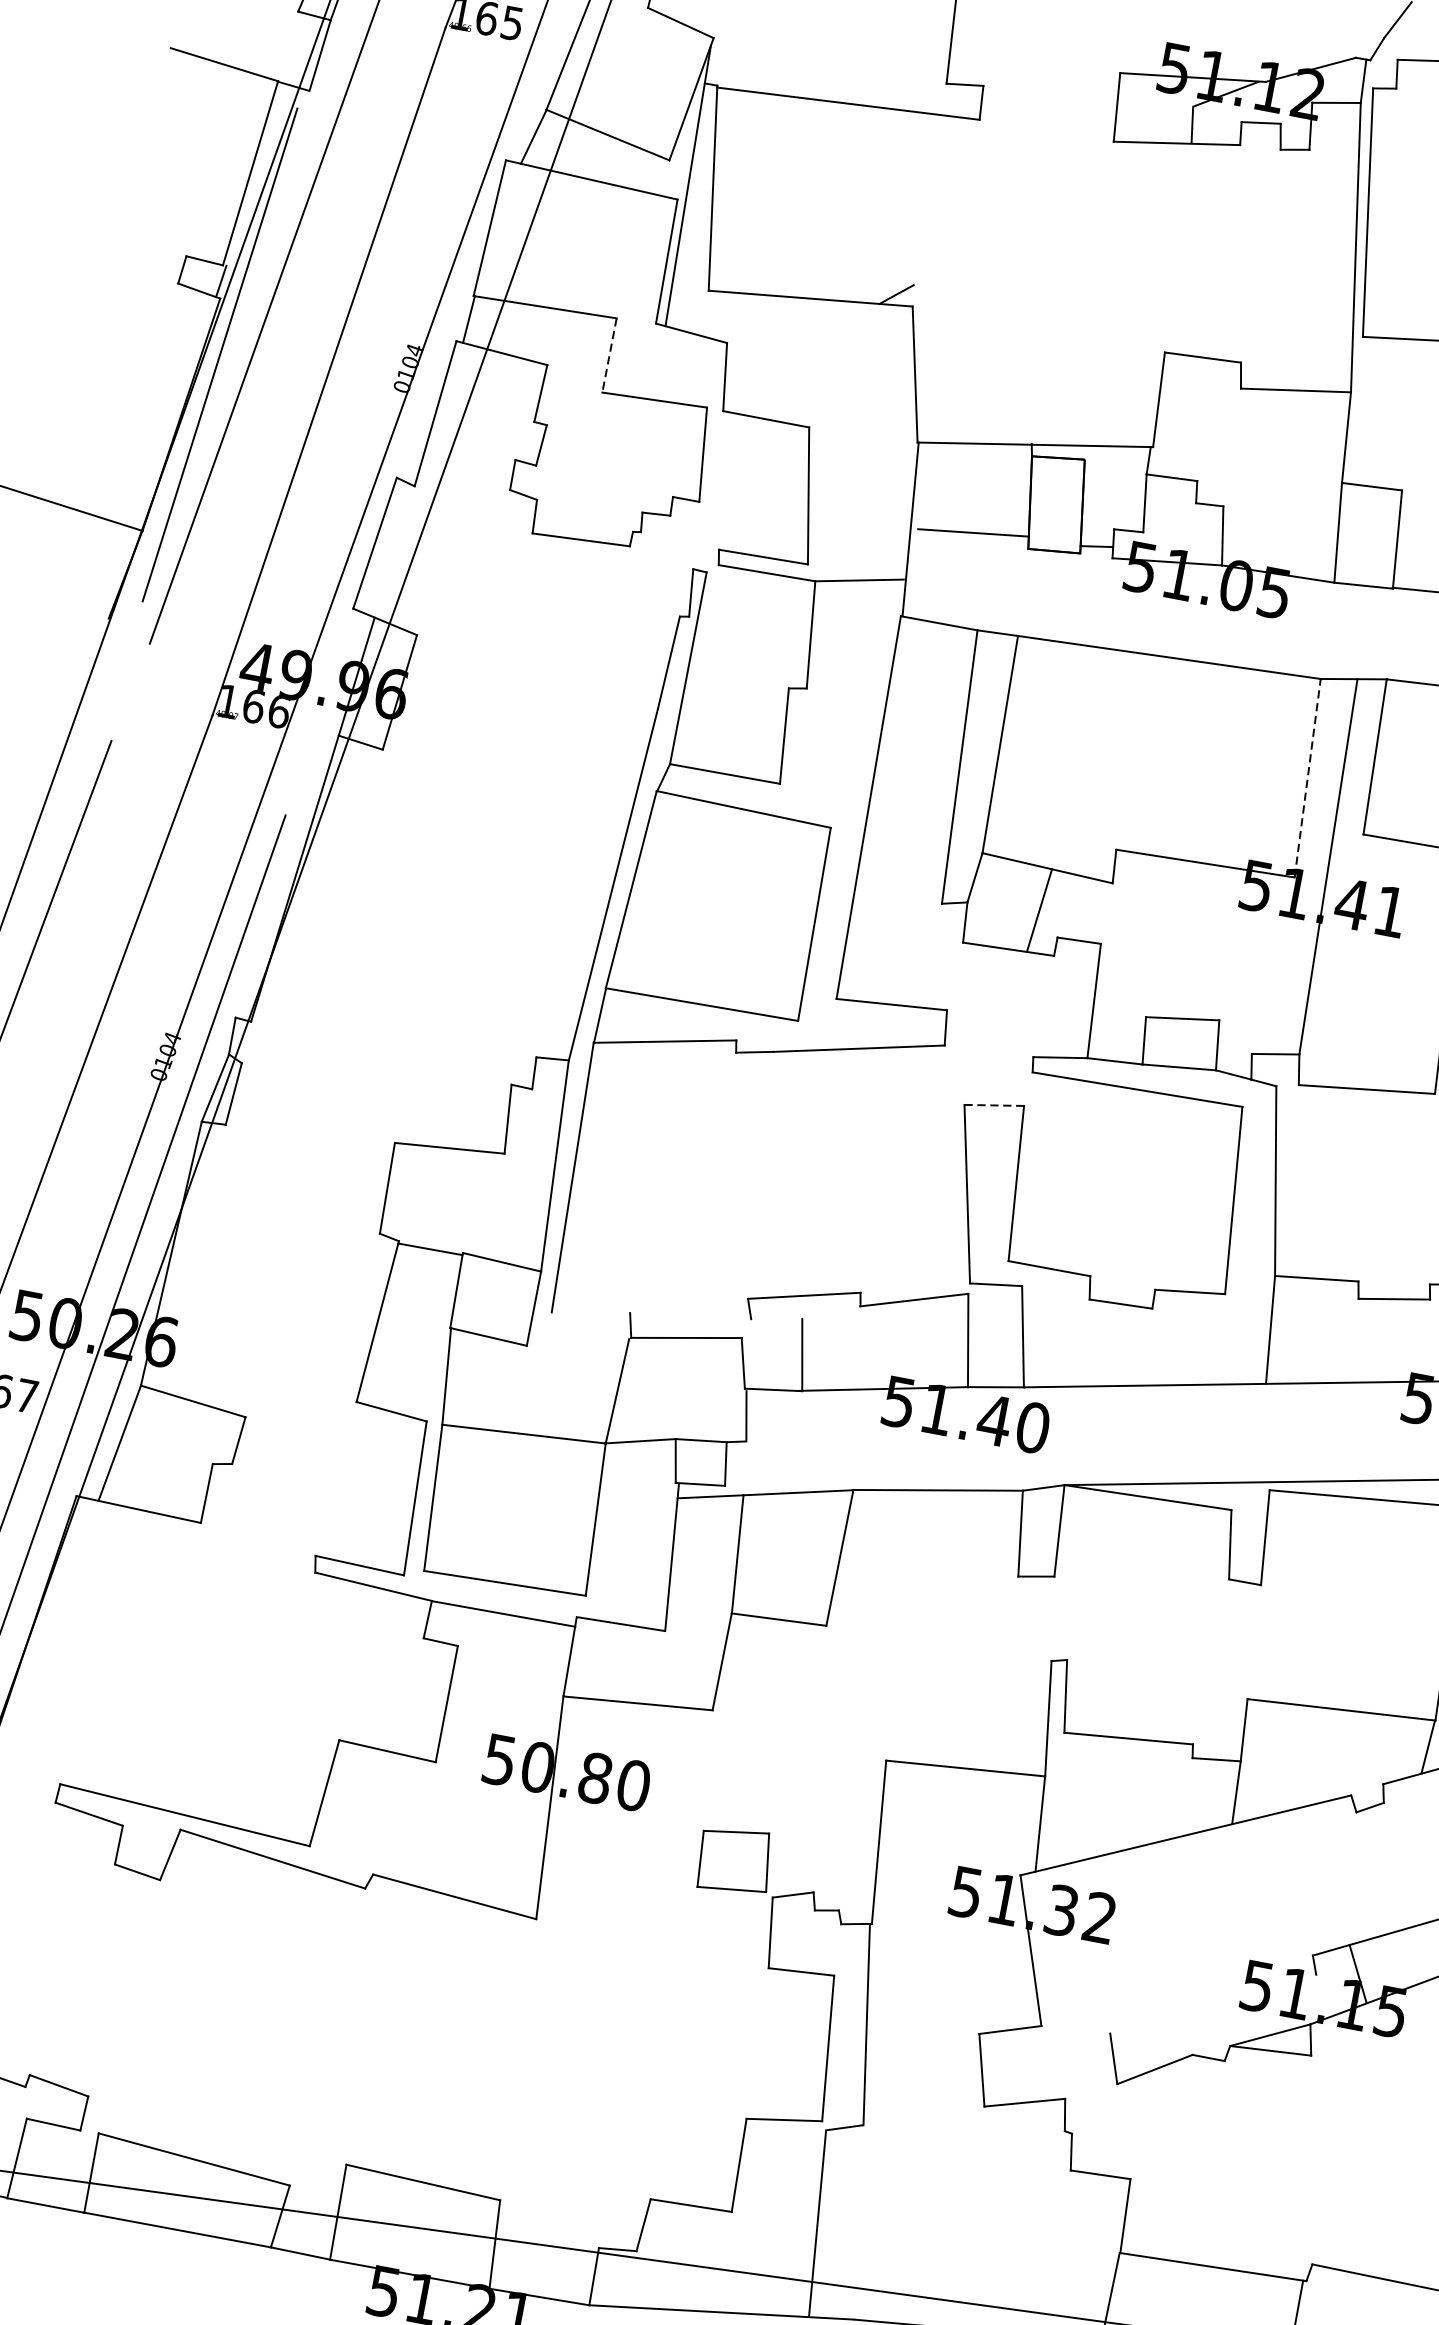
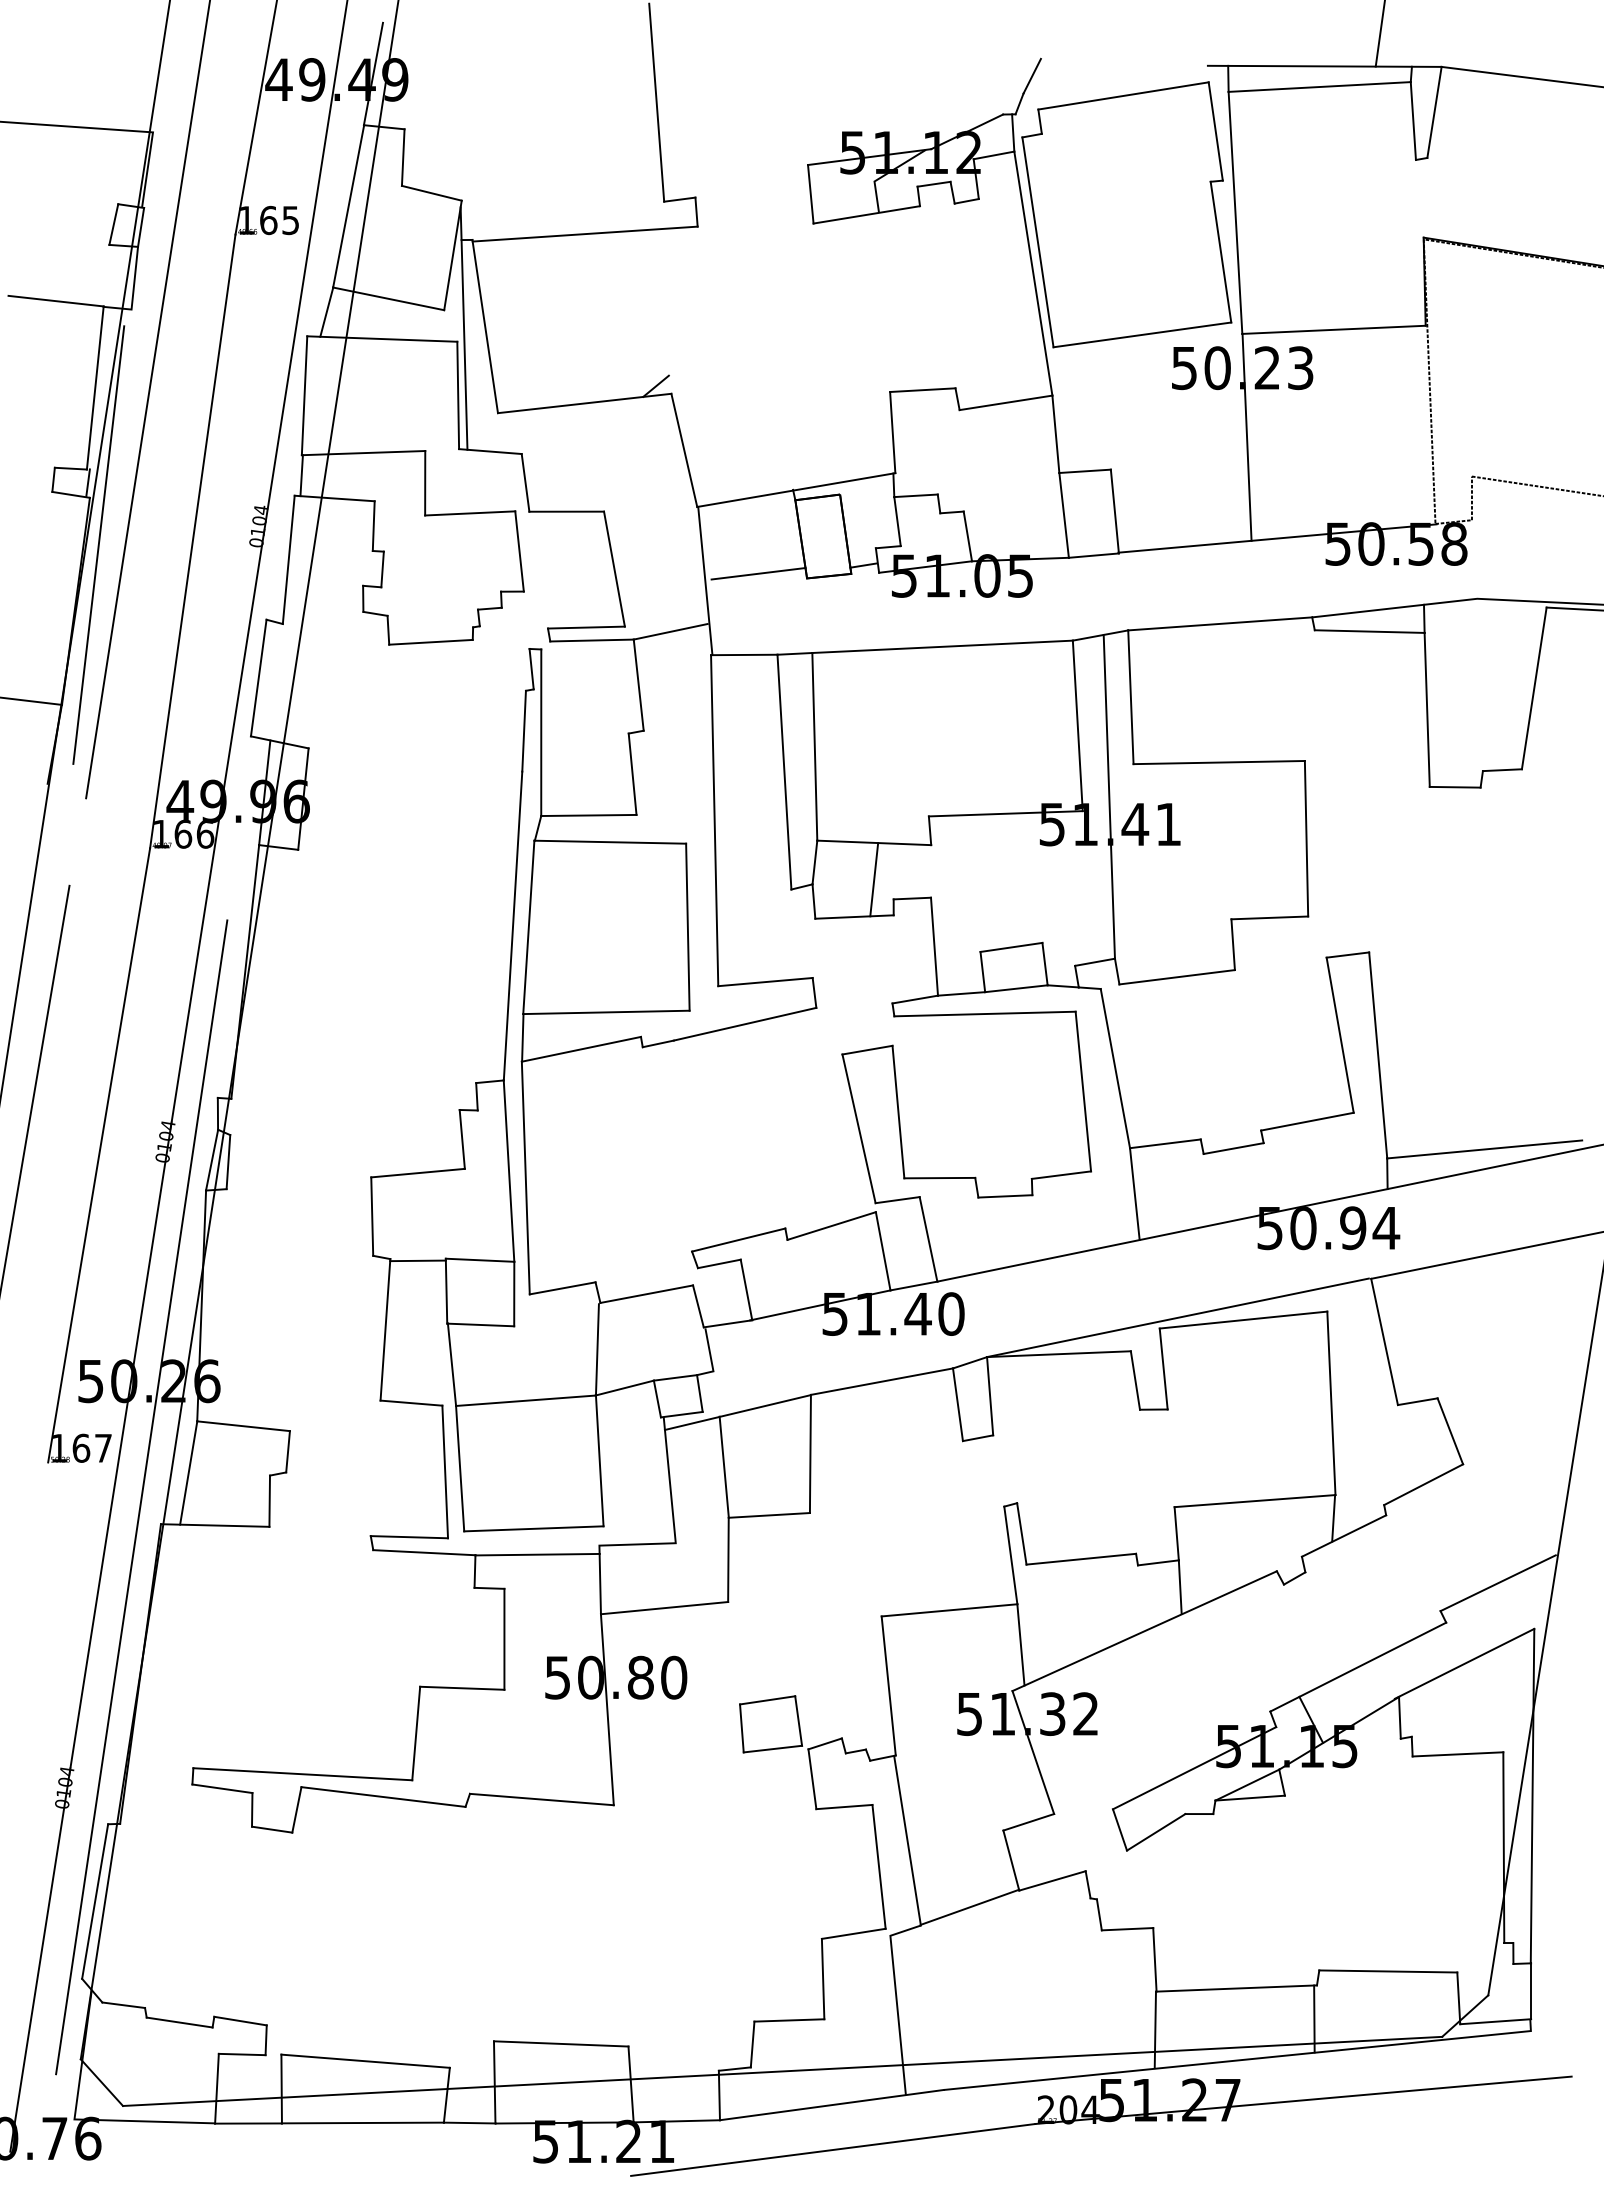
line: (609, 355) -> (425, 483), dashed -> solid
line: (1307, 777) -> (1077, 725), dashed -> solid
line: (994, 1105) -> (867, 1050), dashed -> solid
line: (590, 1312) -> (562, 1288), added
line: (775, 1318) -> (718, 1263), added
line: (1213, 2004) -> (1194, 1768), added
line: (923, 2113) -> (969, 1906), added

